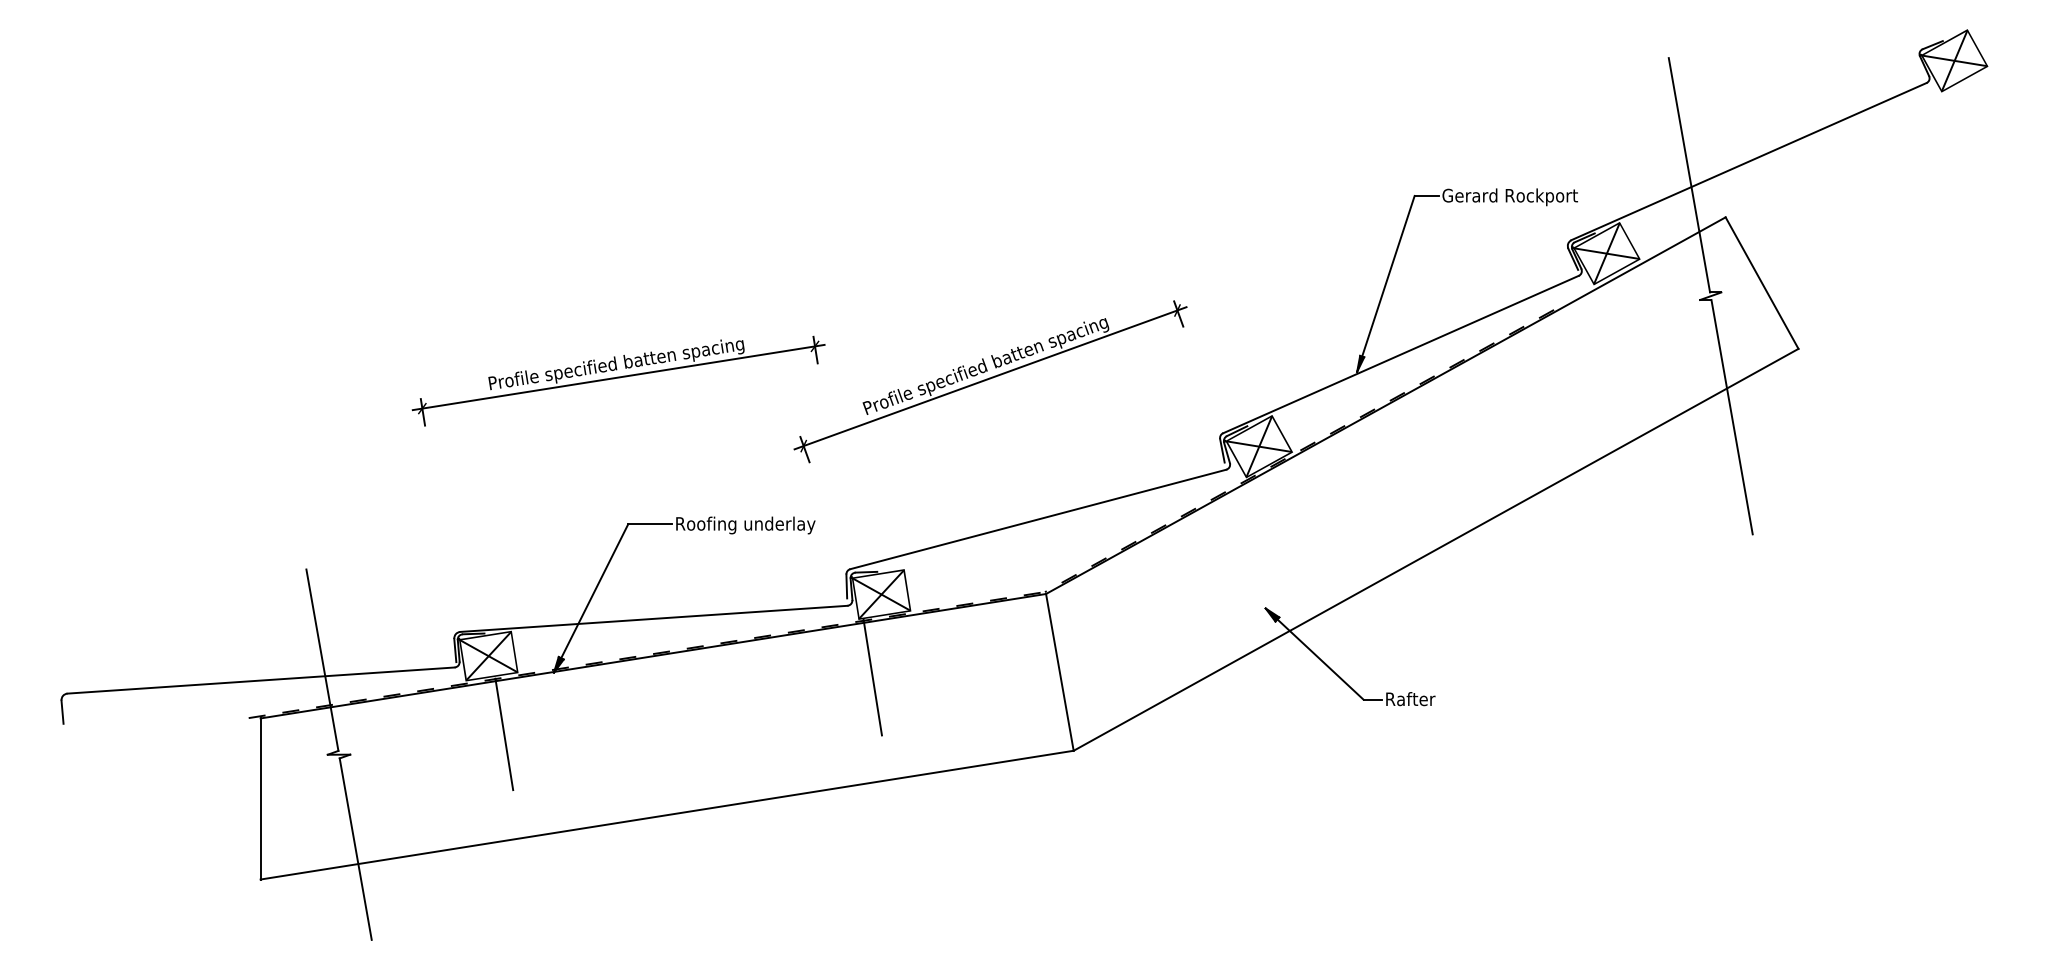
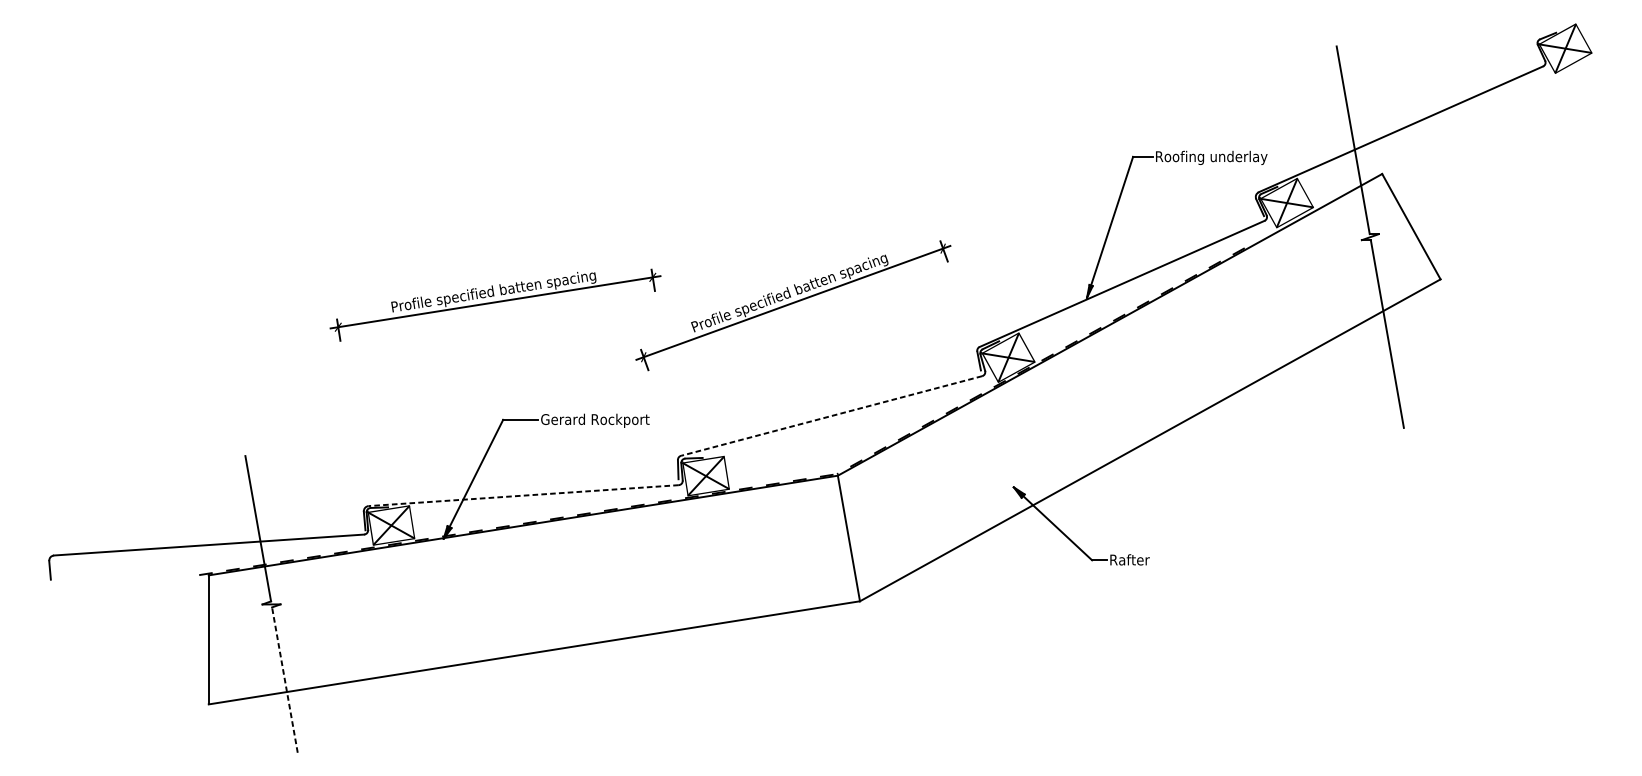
text: (1512, 197) -> (1211, 158), Gerard Rockport -> Roofing underlay
line: (1037, 519) -> (831, 416), solid -> dashed
text: (745, 525) -> (597, 420), Roofing underlay -> Gerard Rockport
line: (653, 618) -> (523, 495), solid -> dashed
line: (872, 677) -> (698, 542), removed
line: (504, 734) -> (404, 588), removed
line: (355, 848) -> (284, 679), solid -> dashed

